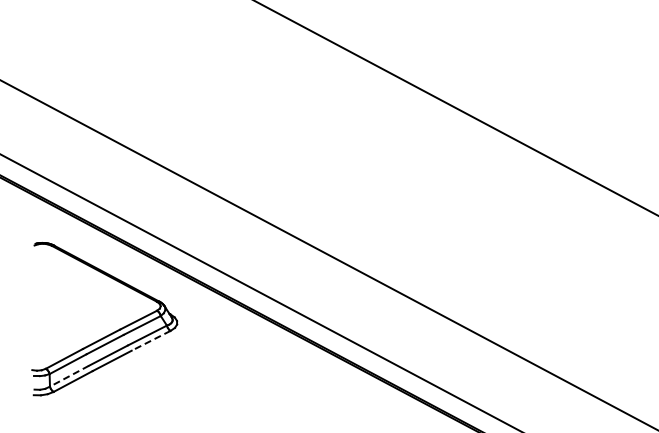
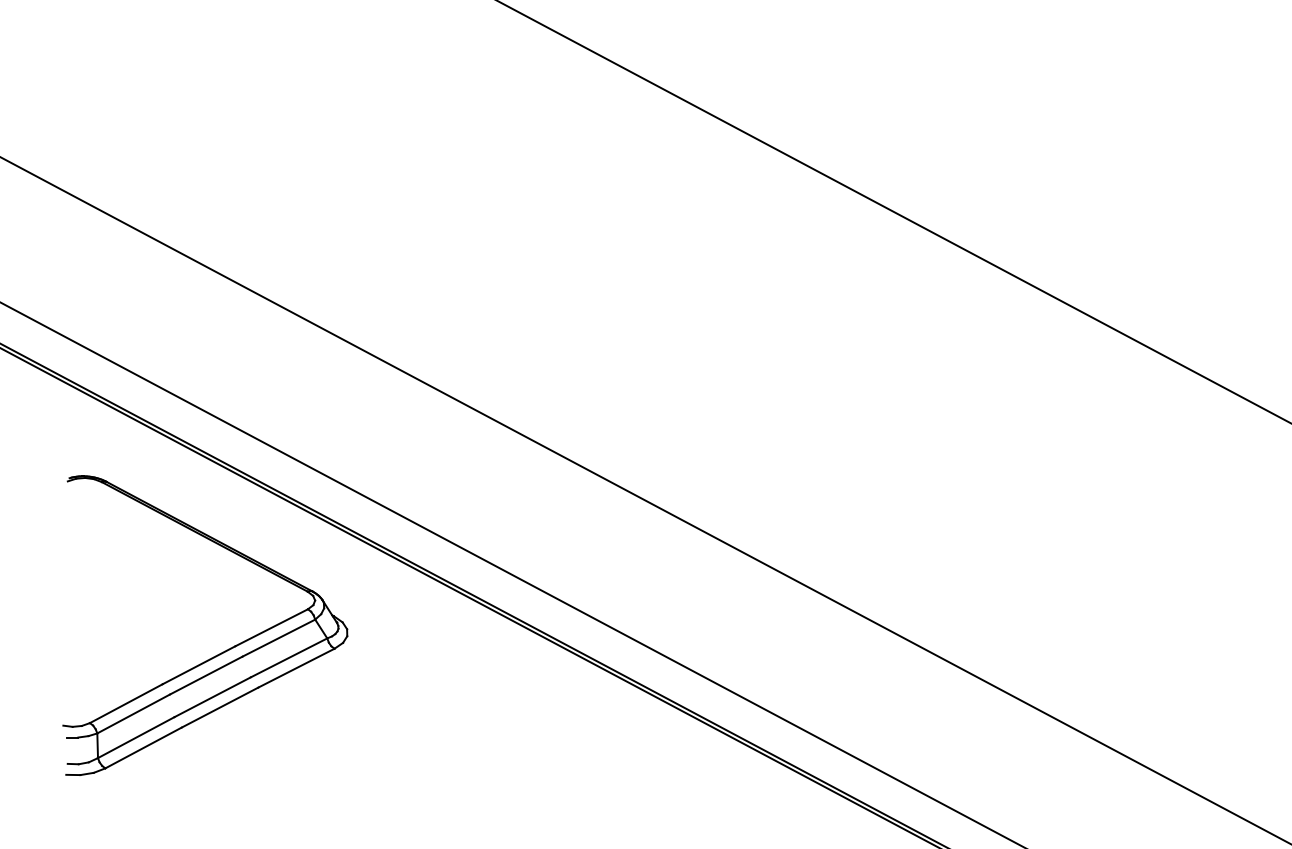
line: (151, 340) -> (297, 667), dashed -> solid
line: (69, 376) -> (136, 738), dashed -> solid

